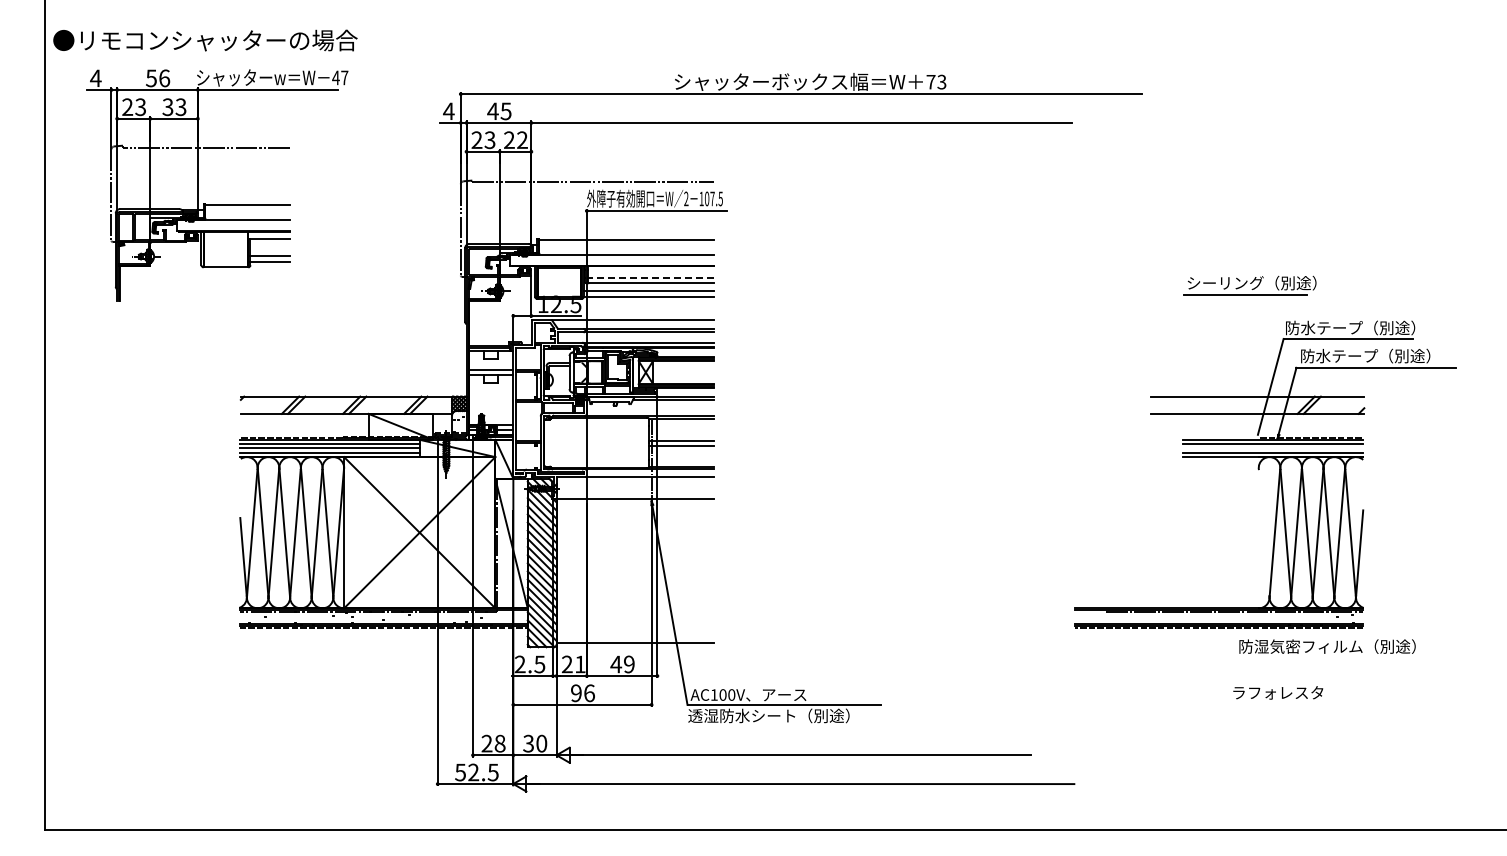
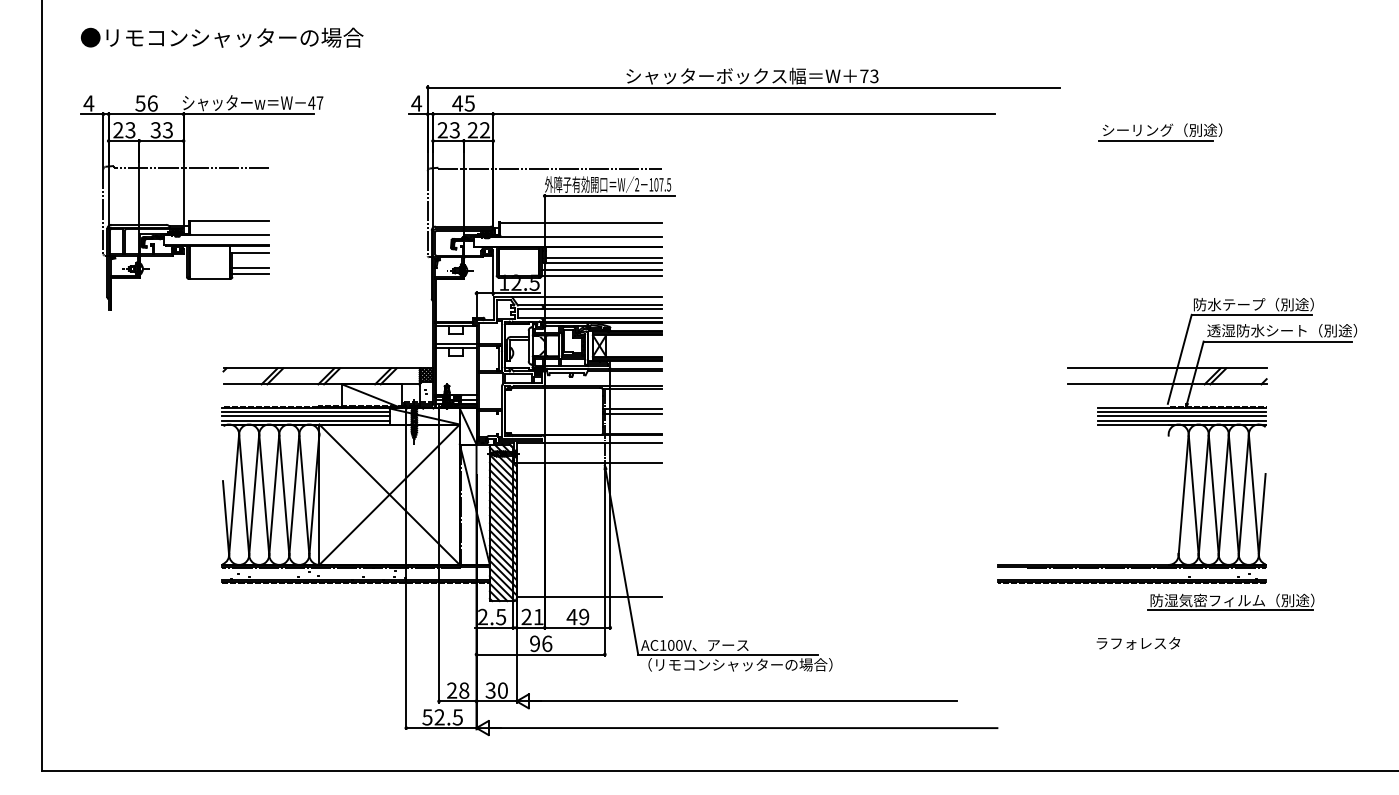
text: (205, 40) -> (222, 37), moved
part: (198, 185) -> (184, 202), moved
line: (650, 277) -> (603, 257), dashed -> solid
part: (1249, 285) -> (1160, 132), moved
text: (1380, 355) -> (1281, 330), 防水テープ（別途） -> 透湿防水シート（別途）
line: (1273, 448) -> (1182, 416), added
line: (1324, 656) -> (1229, 609), added
text: (1278, 692) -> (1138, 643), moved
text: (792, 715) -> (735, 664), 透湿防水シート（別途） -> （リモコンシャッターの場合）

